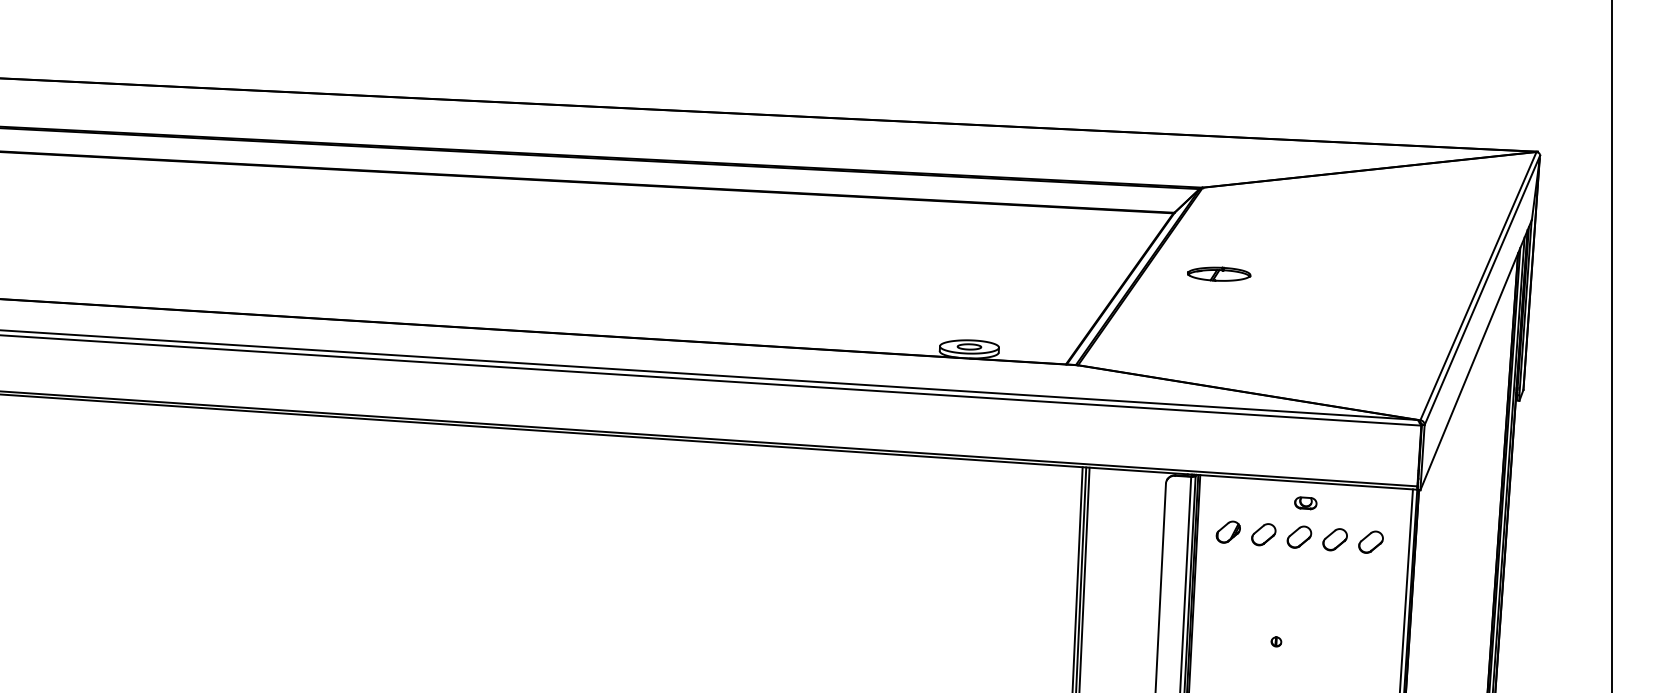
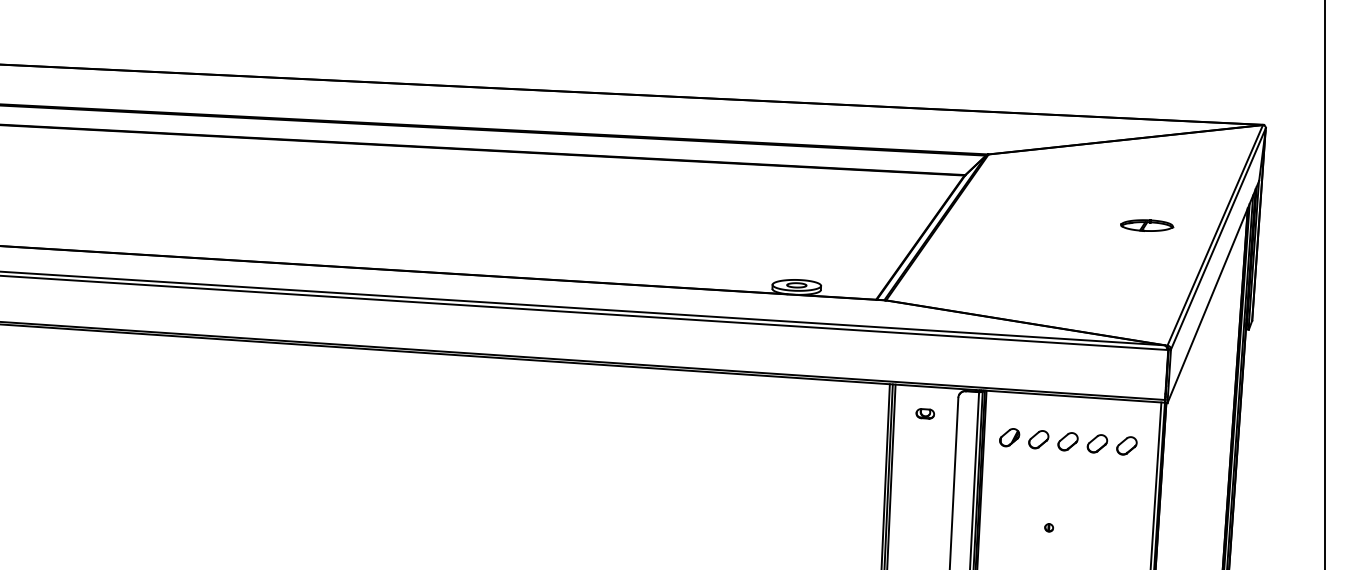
part: (1219, 274) -> (1147, 225), moved
part: (1304, 502) -> (924, 413), moved

